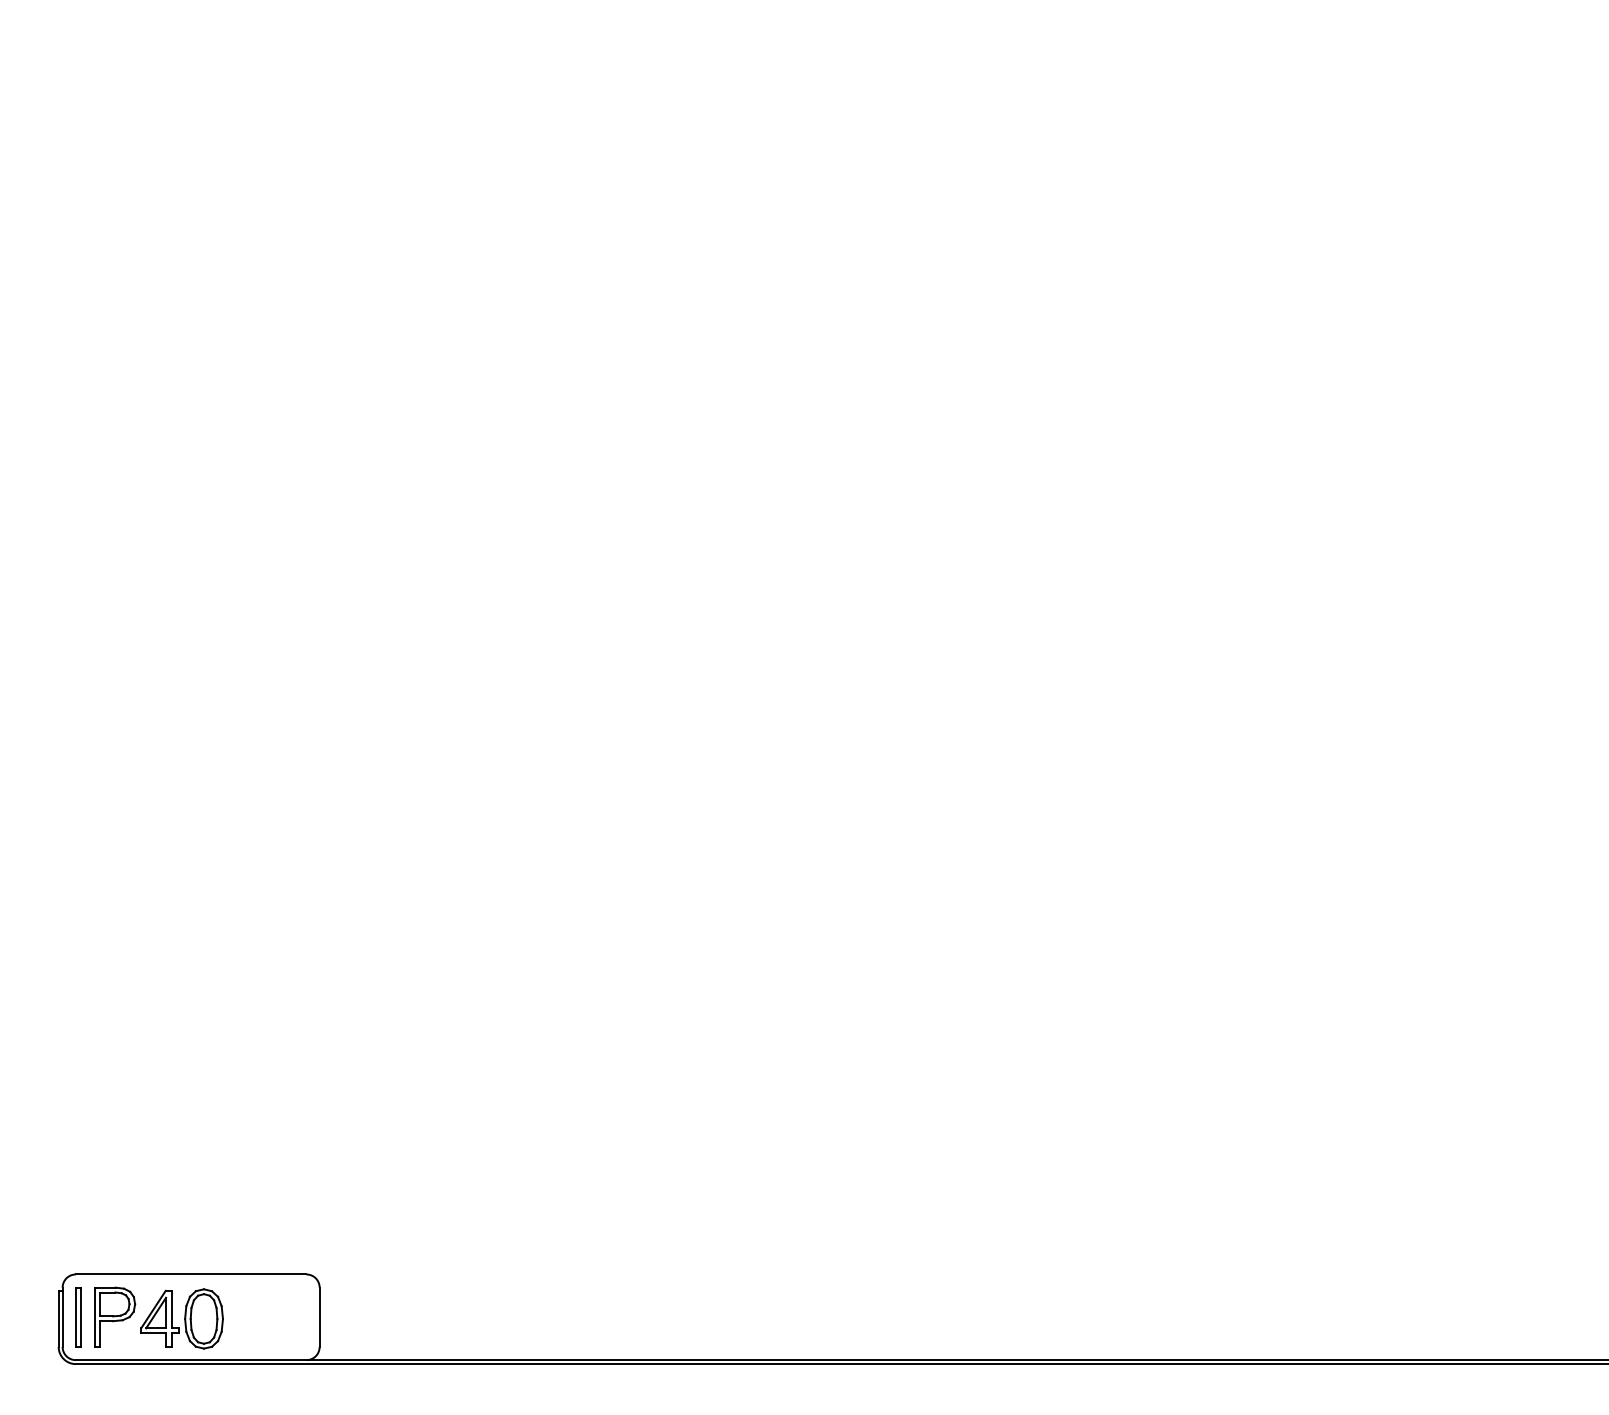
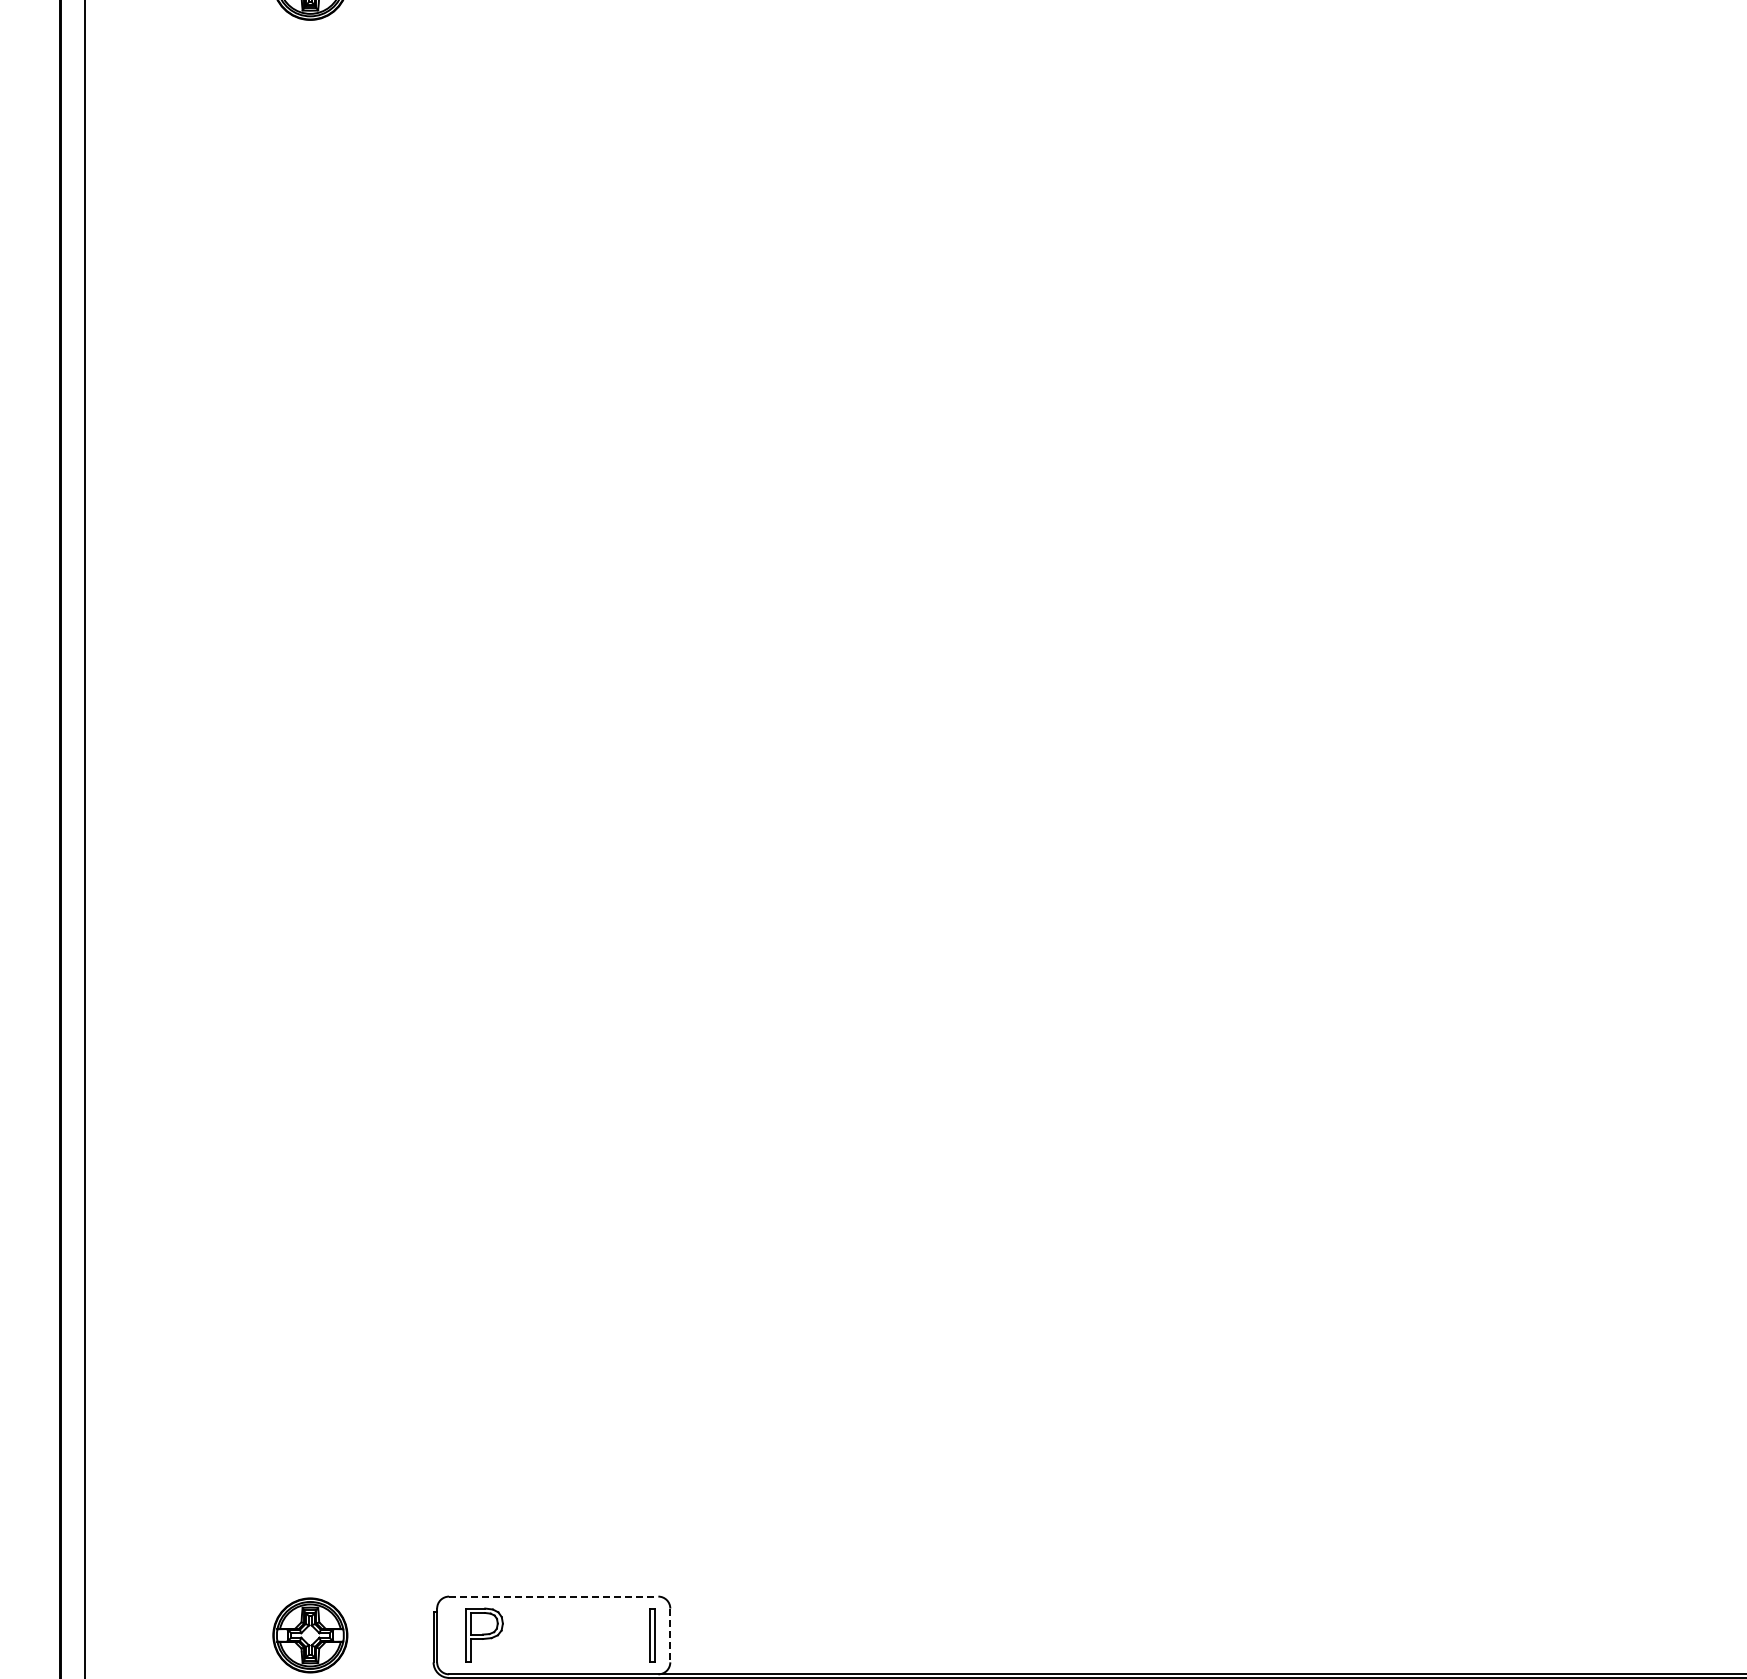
line: (190, 1274) -> (553, 1596), solid -> dashed
part: (78, 1317) -> (652, 1635), moved
line: (319, 1317) -> (670, 1635), solid -> dashed
part: (182, 1318) -> (545, 1636), removed

